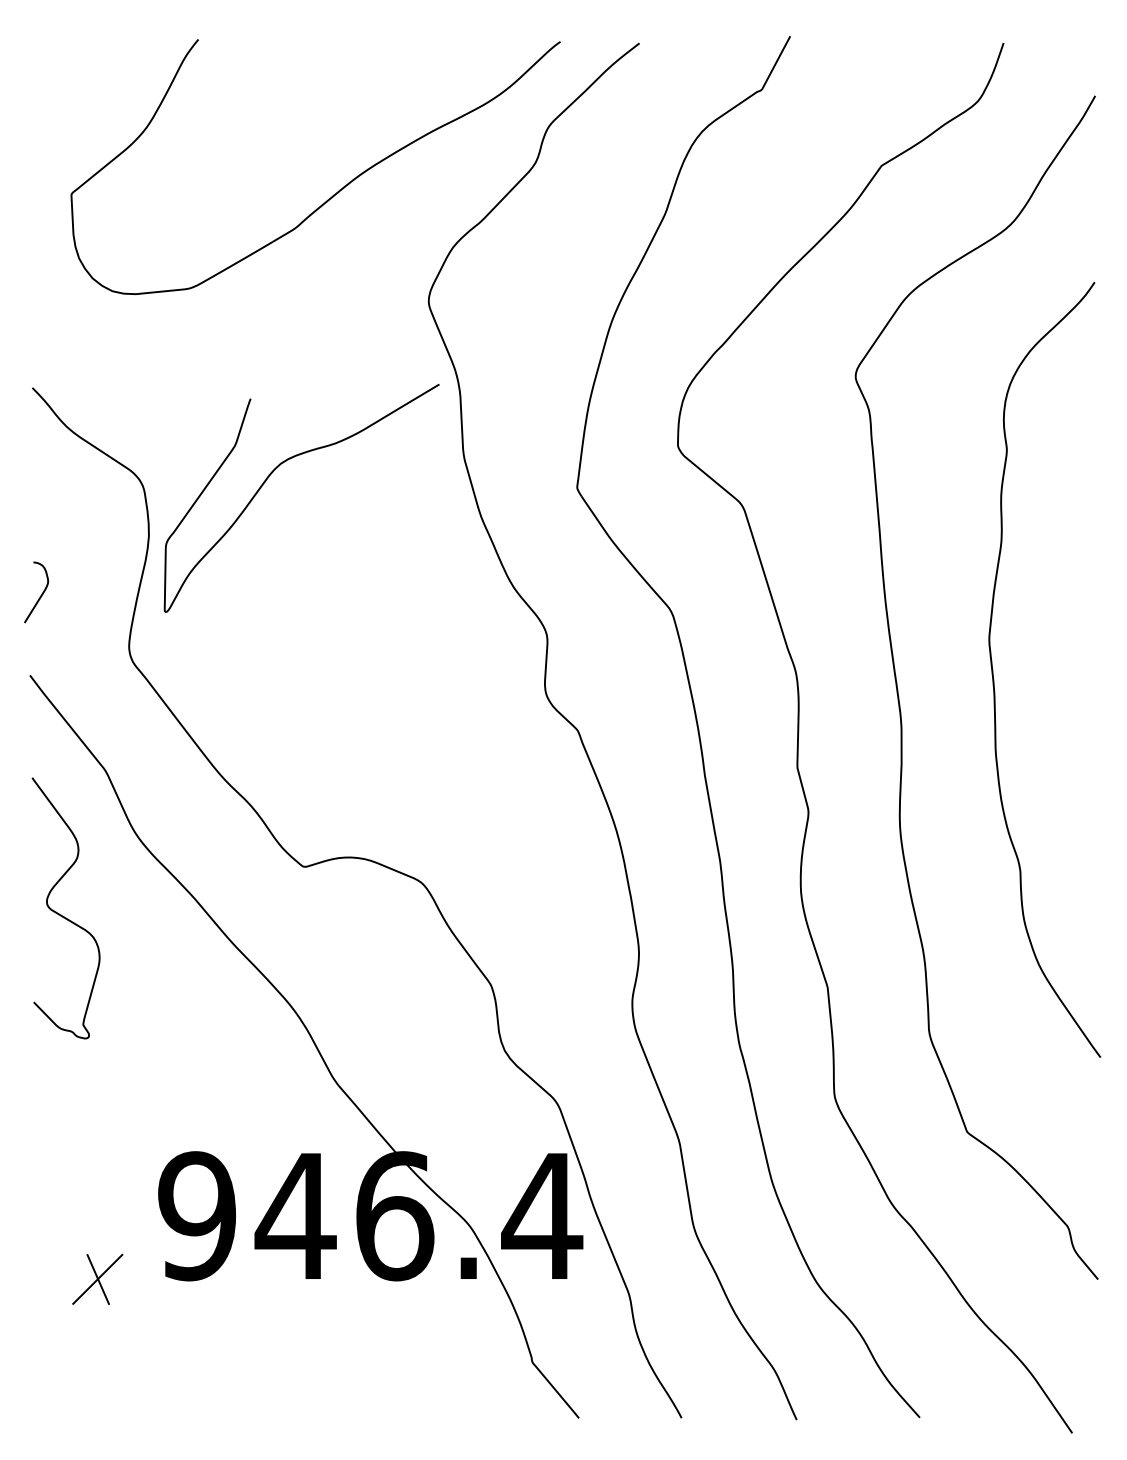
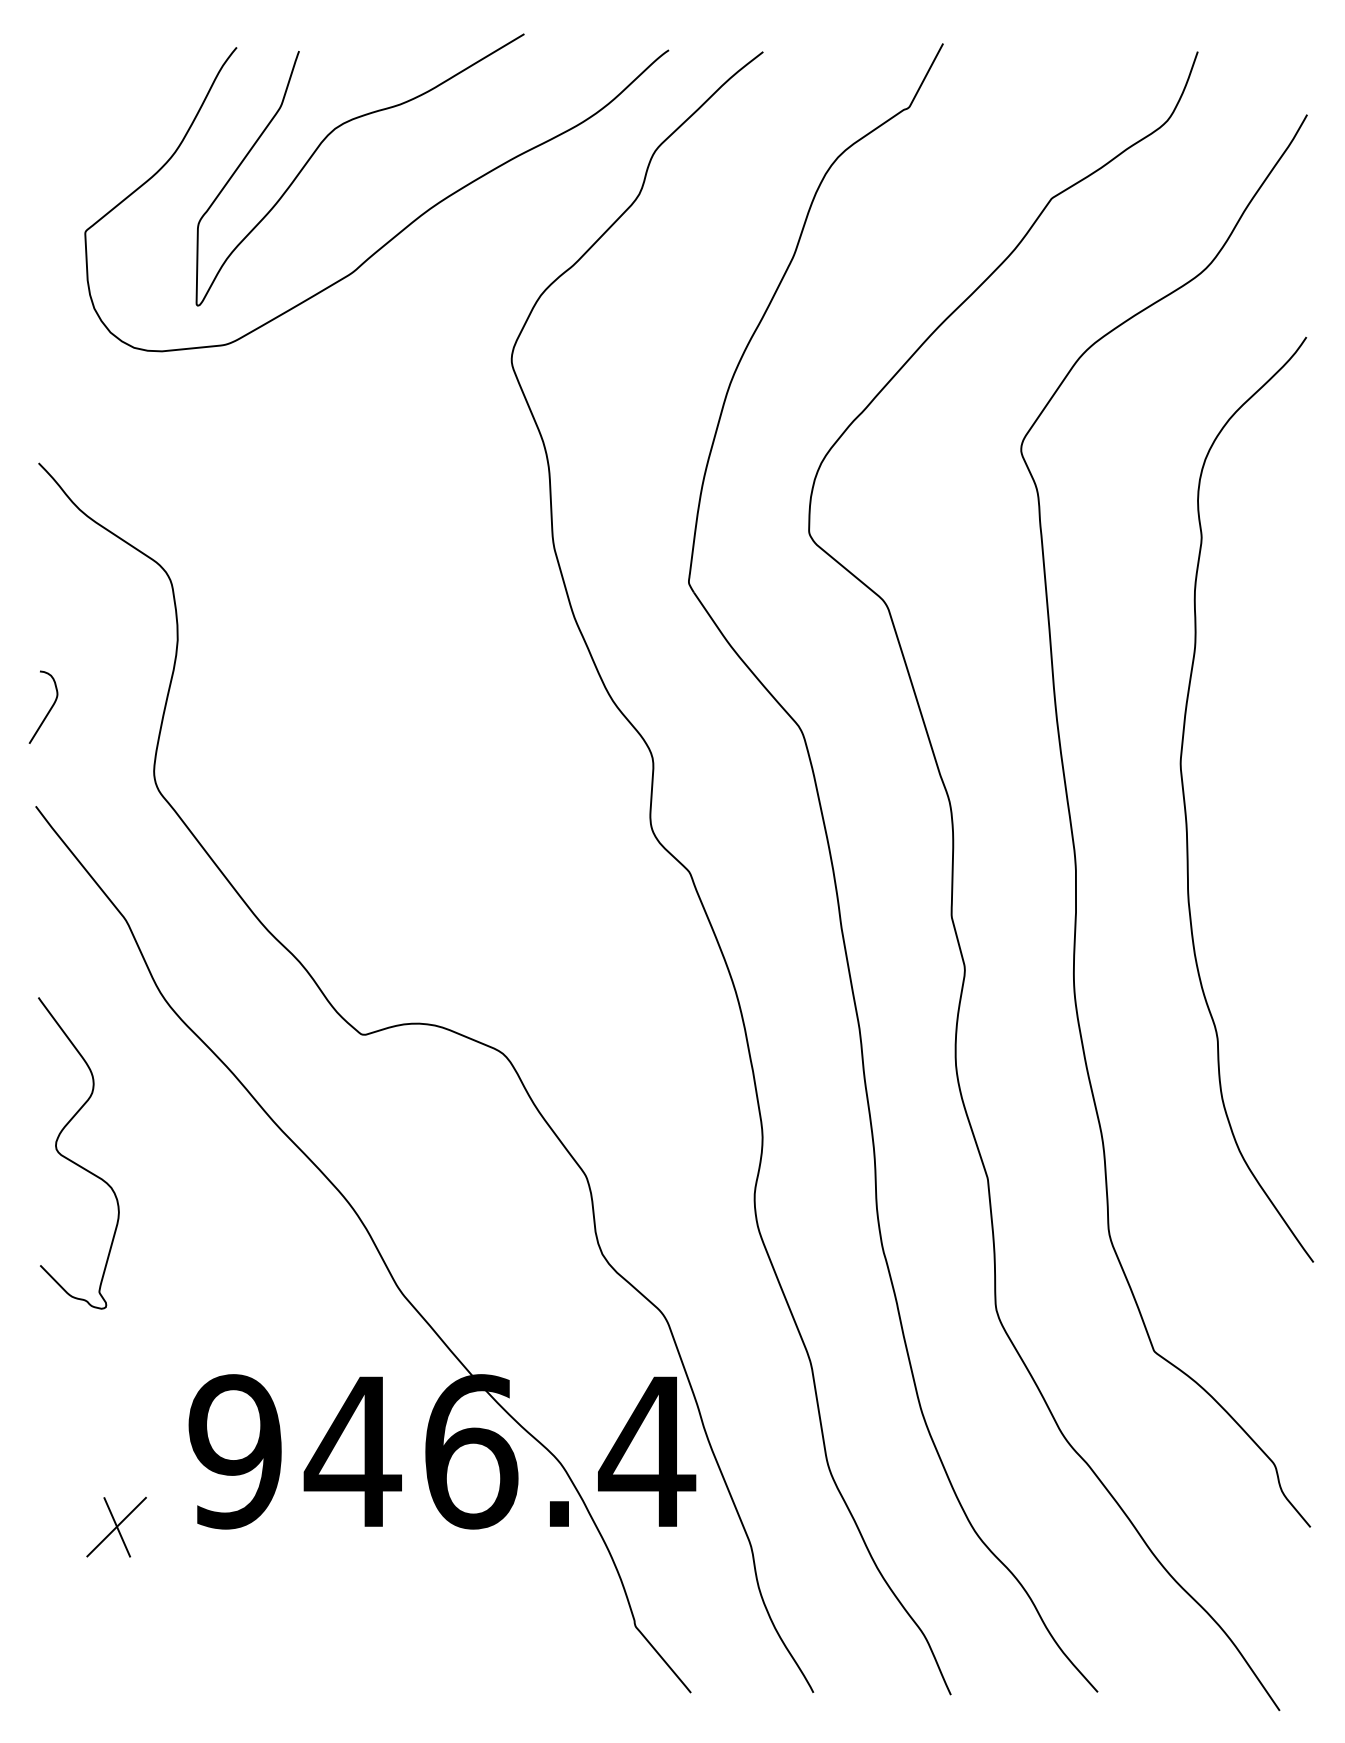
curve: (270, 476) -> (322, 143), moved
curve: (62, 915) -> (74, 1161), moved

